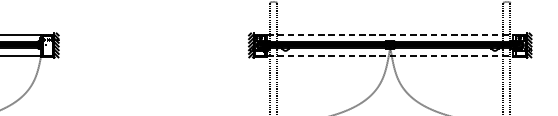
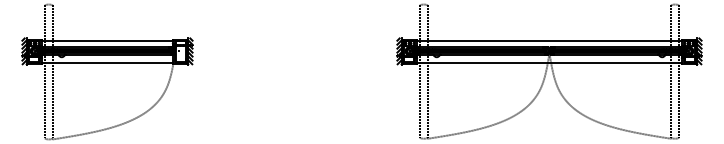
line: (390, 35) -> (549, 40), dashed -> solid
line: (390, 56) -> (549, 63), dashed -> solid

